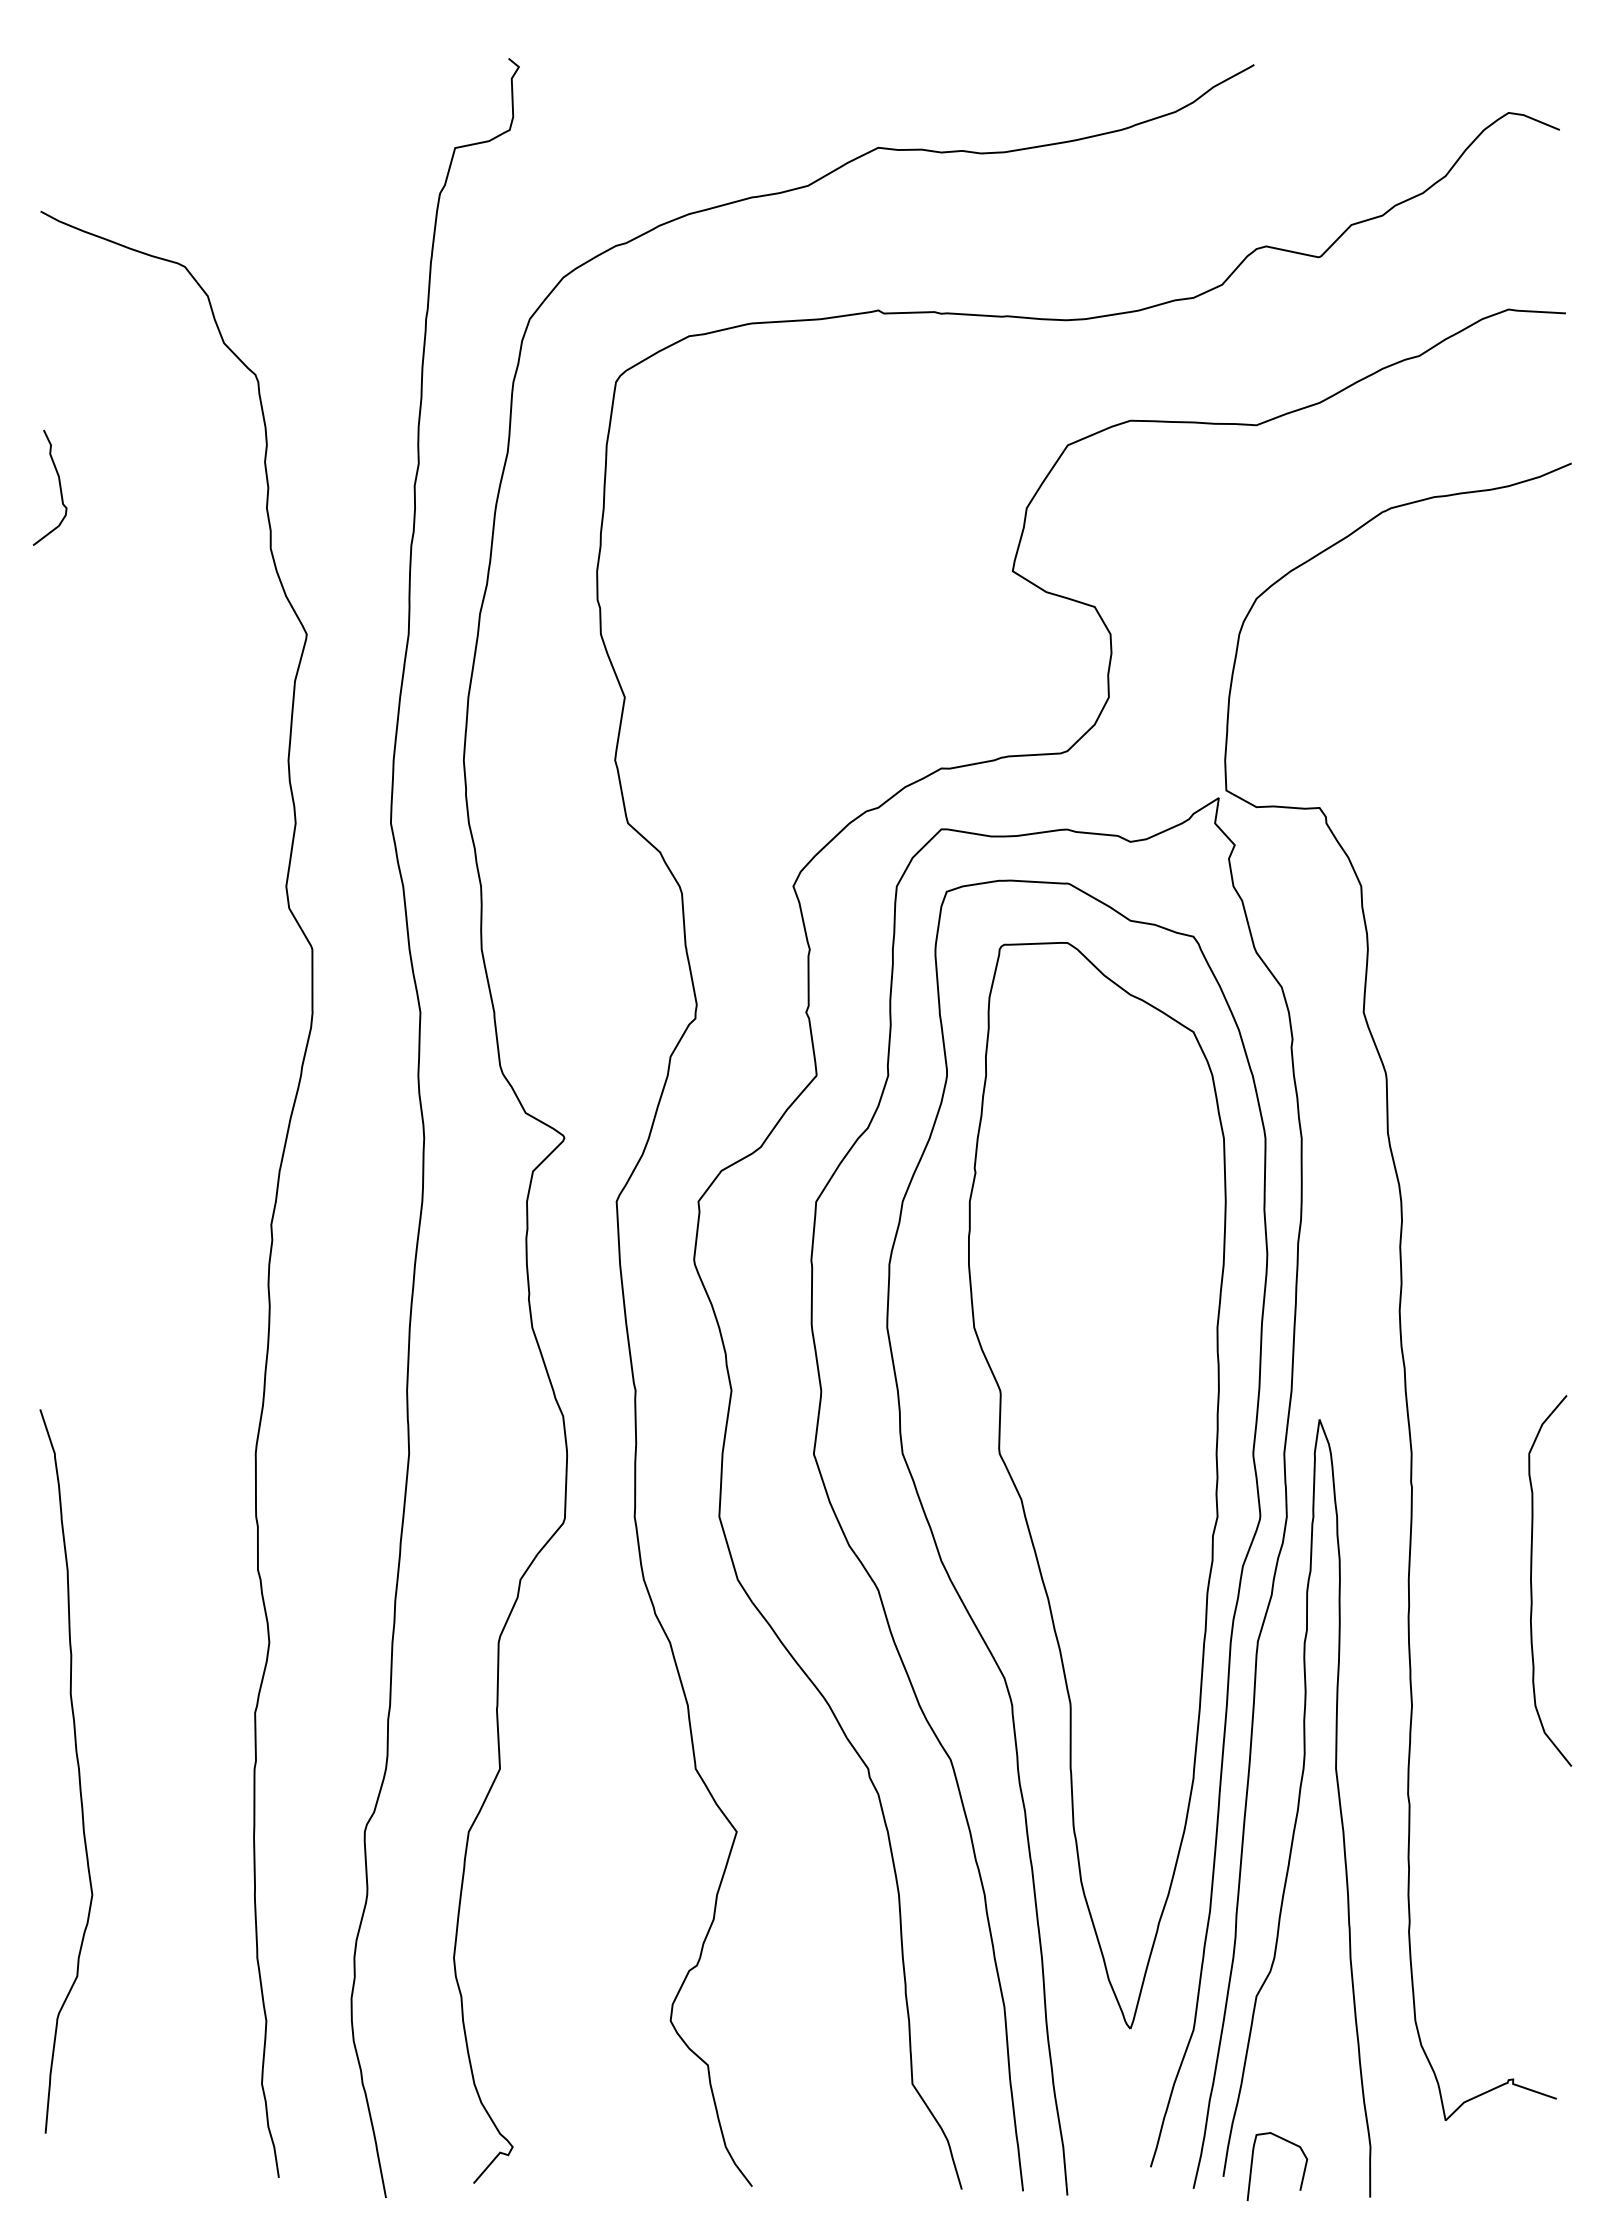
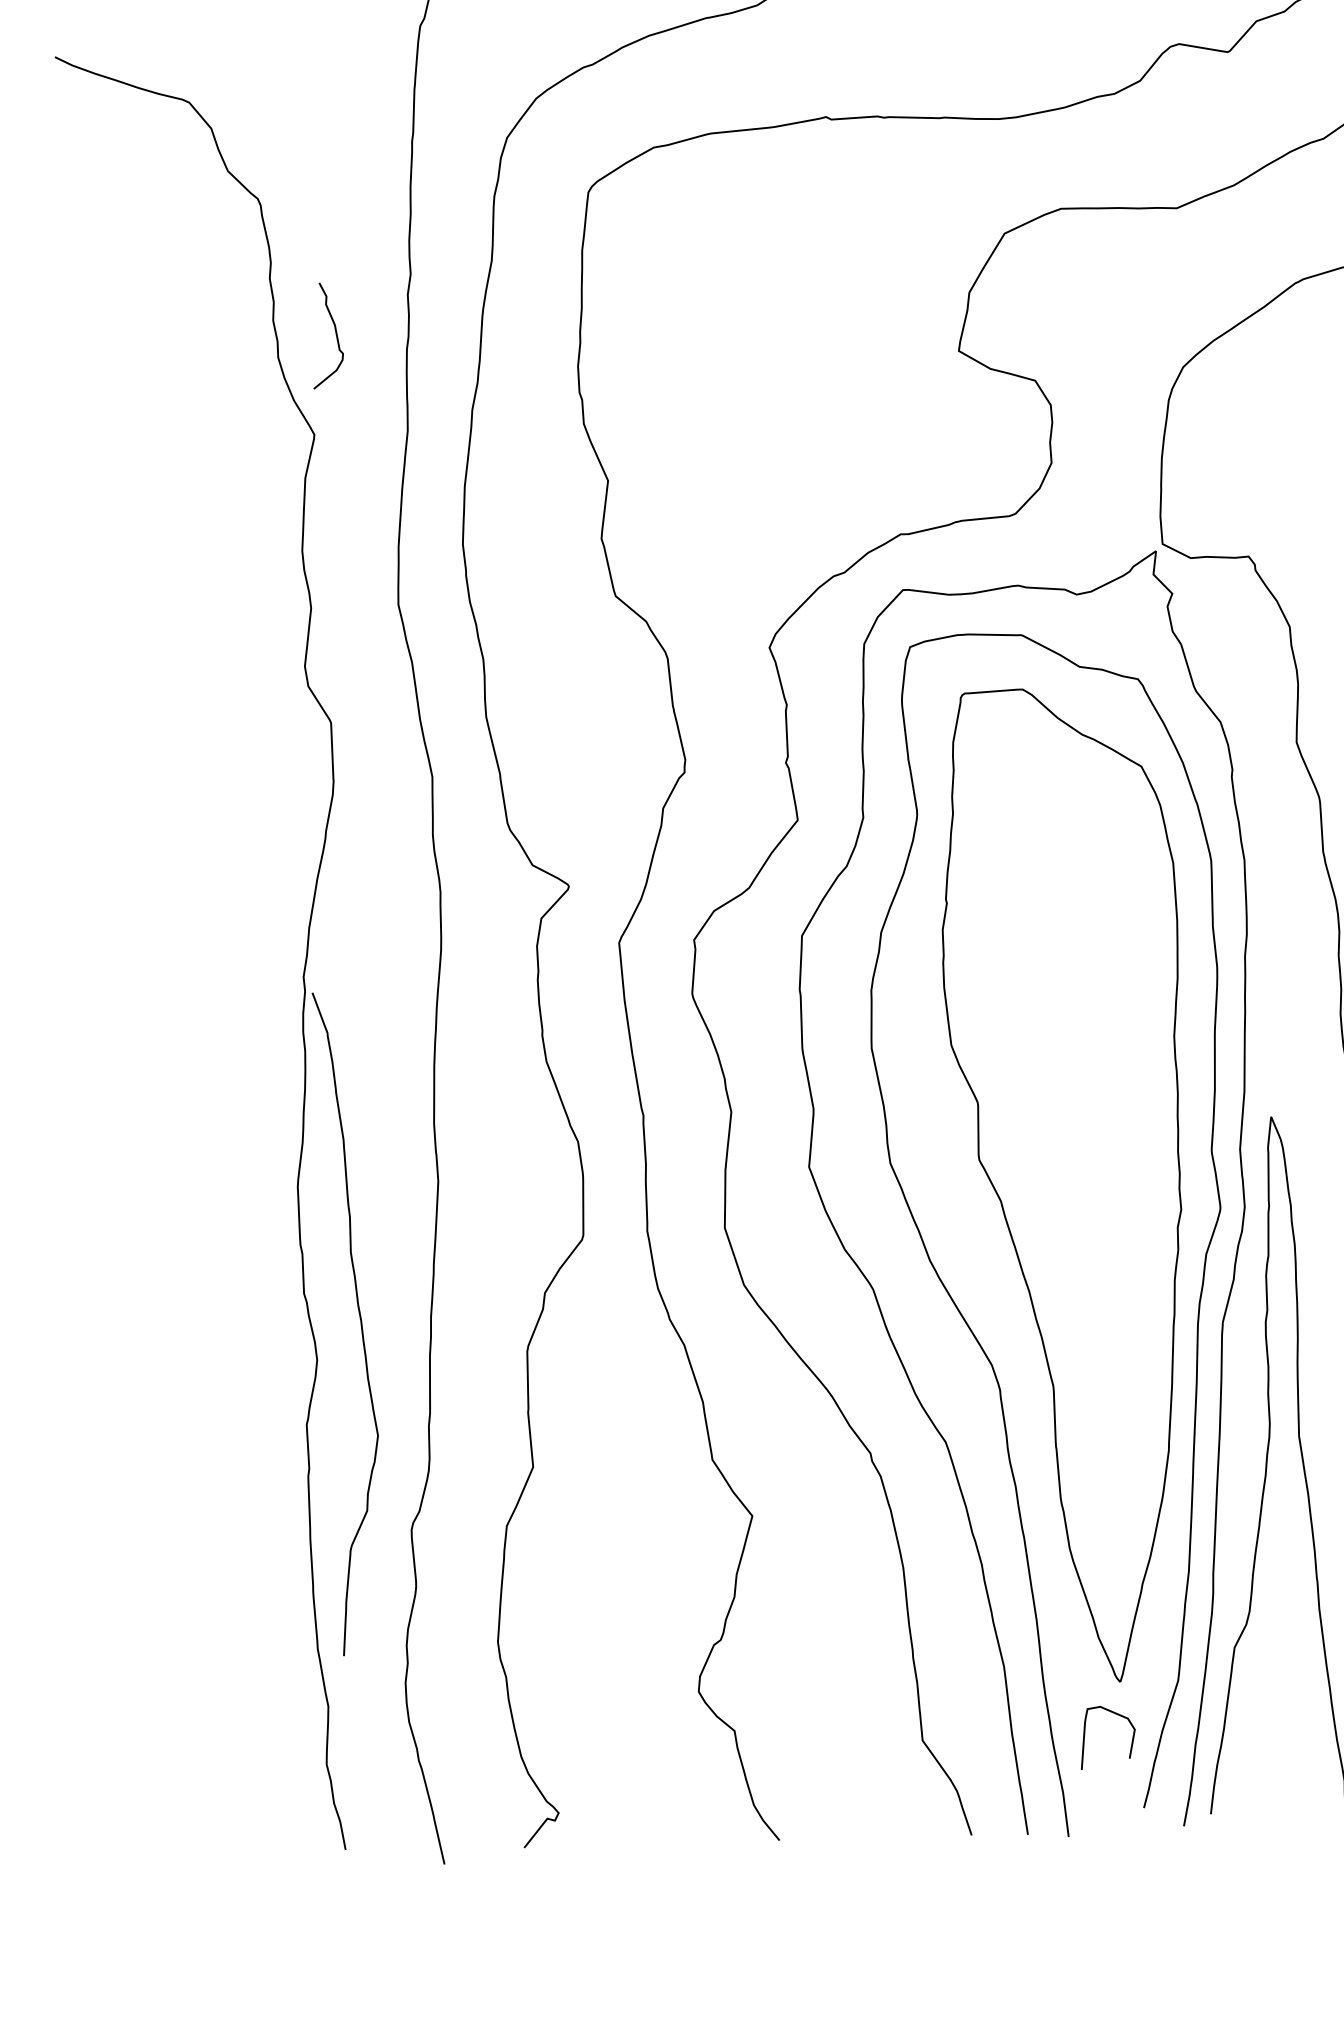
curve: (59, 487) -> (335, 334), moved
curve: (77, 1767) -> (359, 1319), moved
curve: (1253, 2159) -> (1085, 1731), moved

